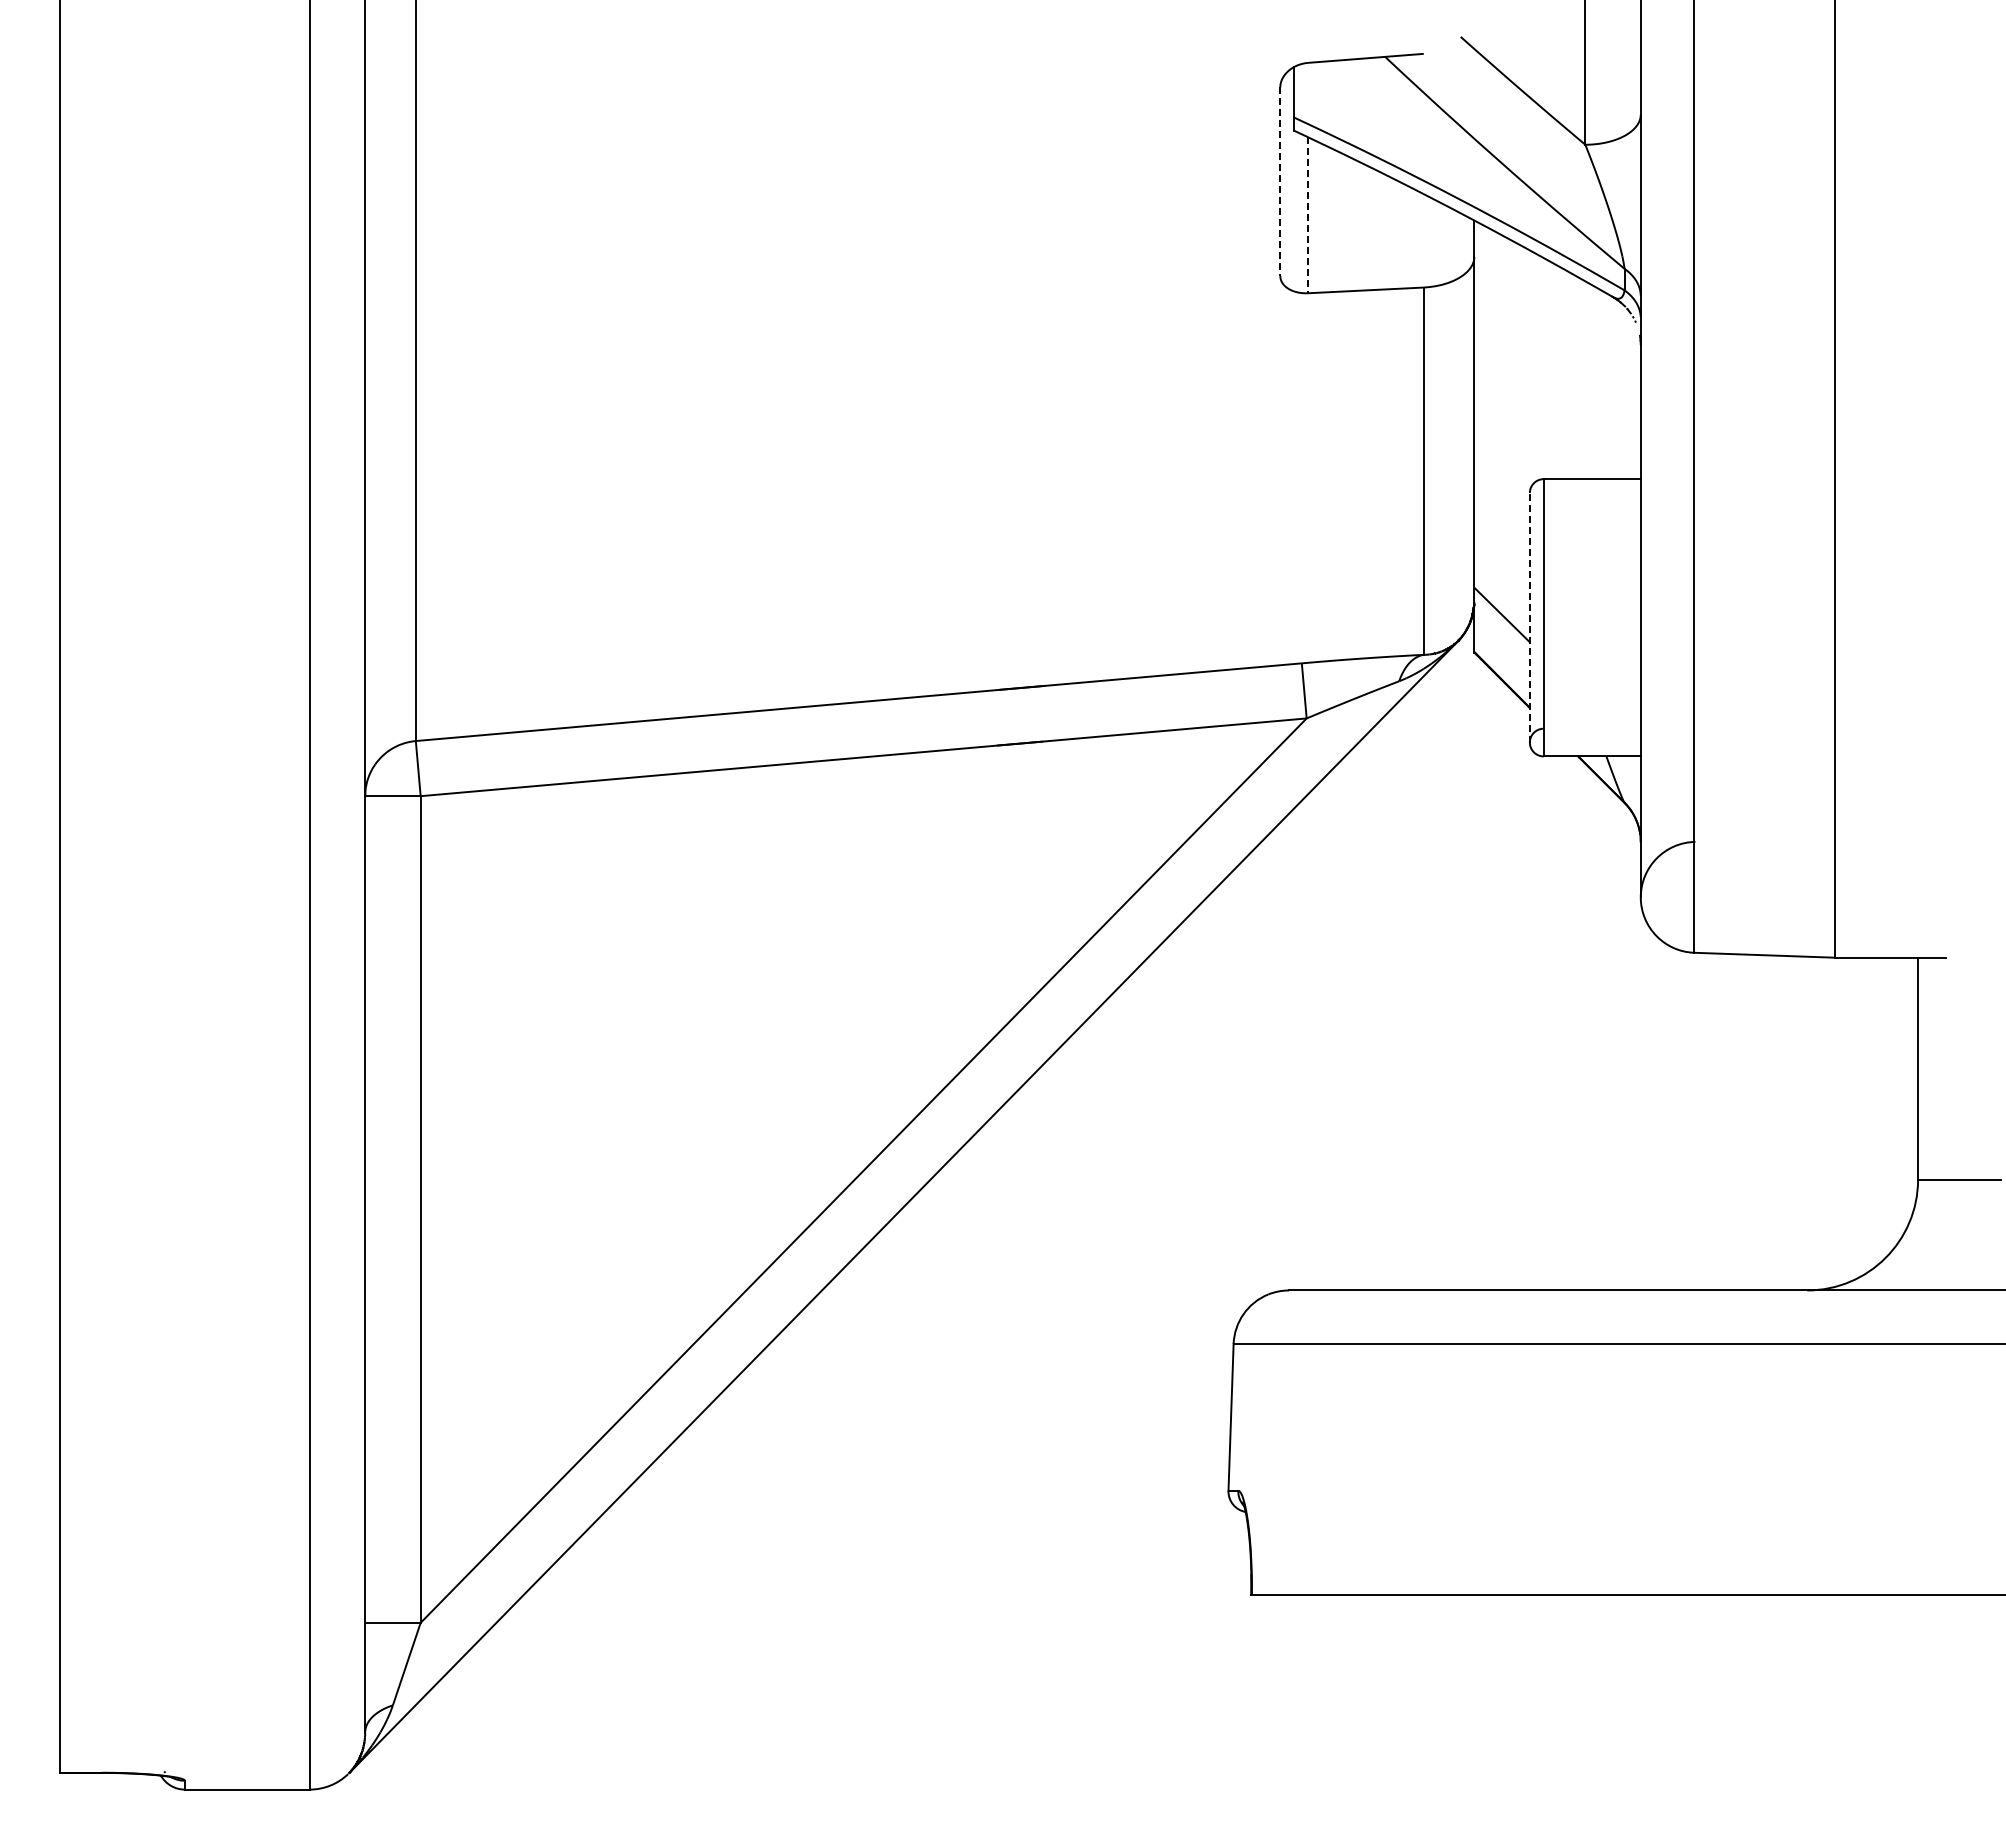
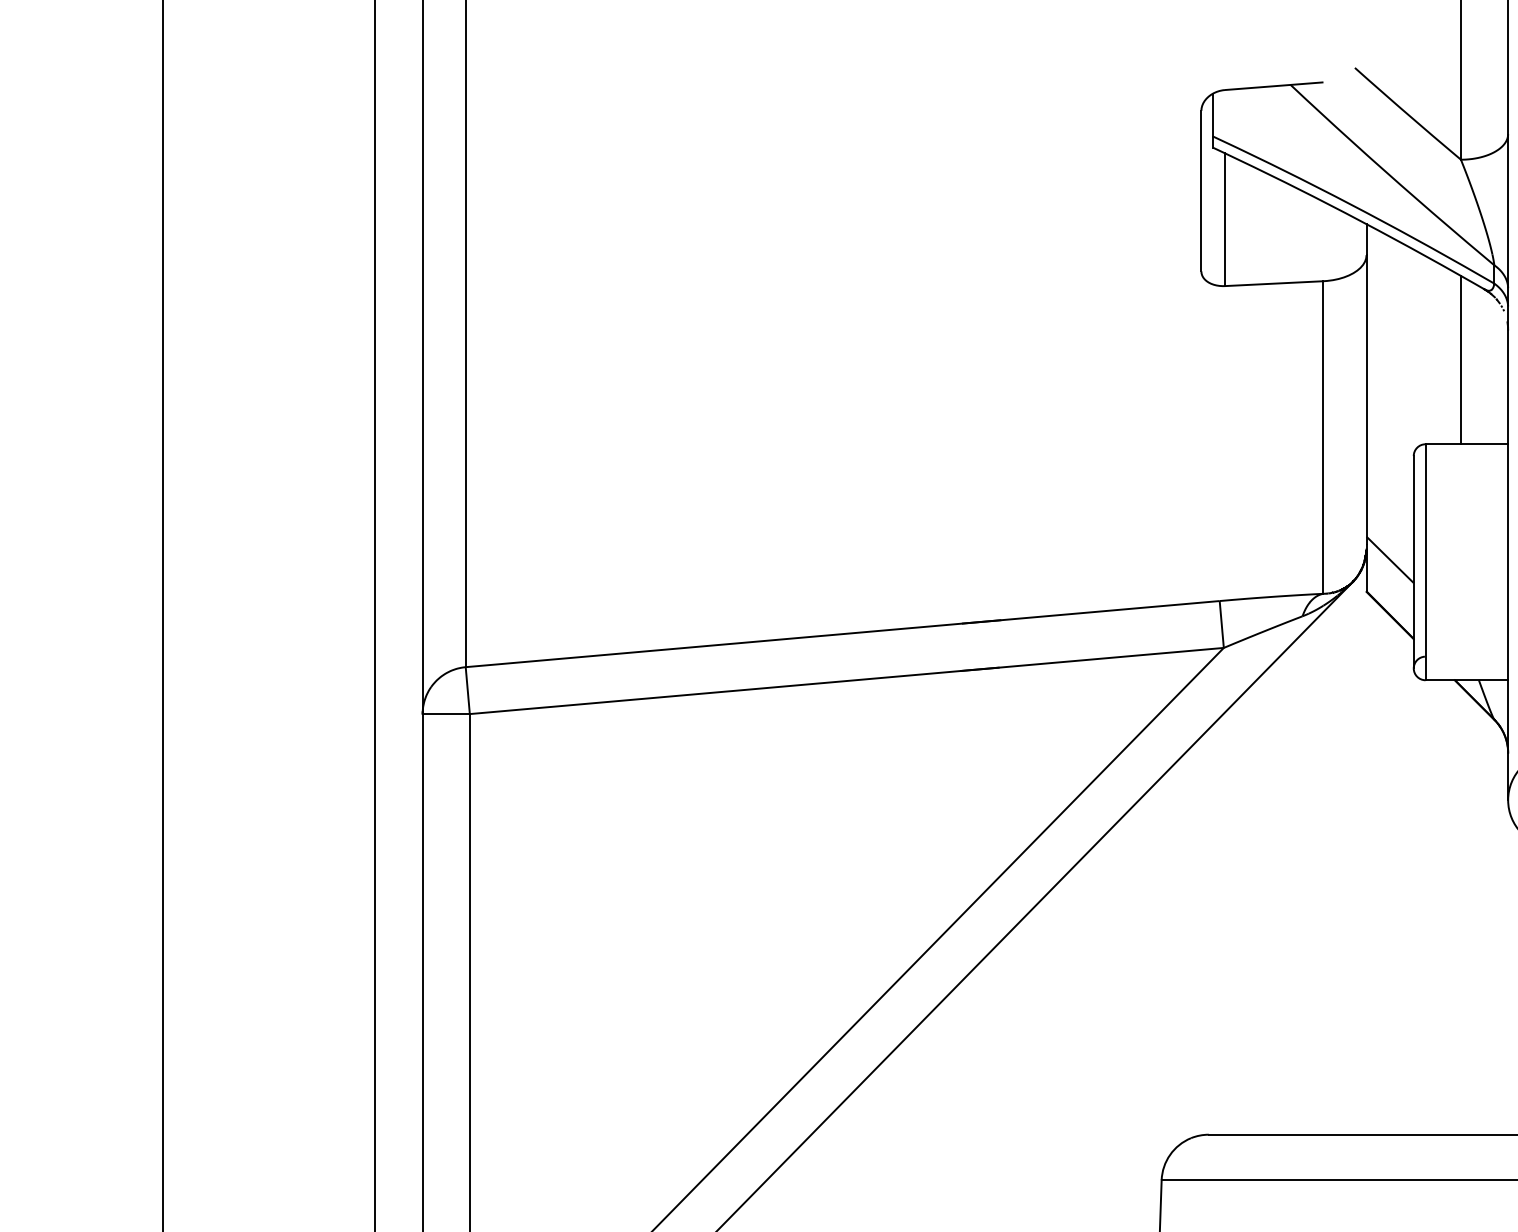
line: (1280, 182) -> (1201, 191), dashed -> solid
line: (1308, 215) -> (1225, 219), dashed -> solid
line: (1585, 380) -> (1461, 360), added
line: (1529, 617) -> (1413, 562), dashed -> solid

